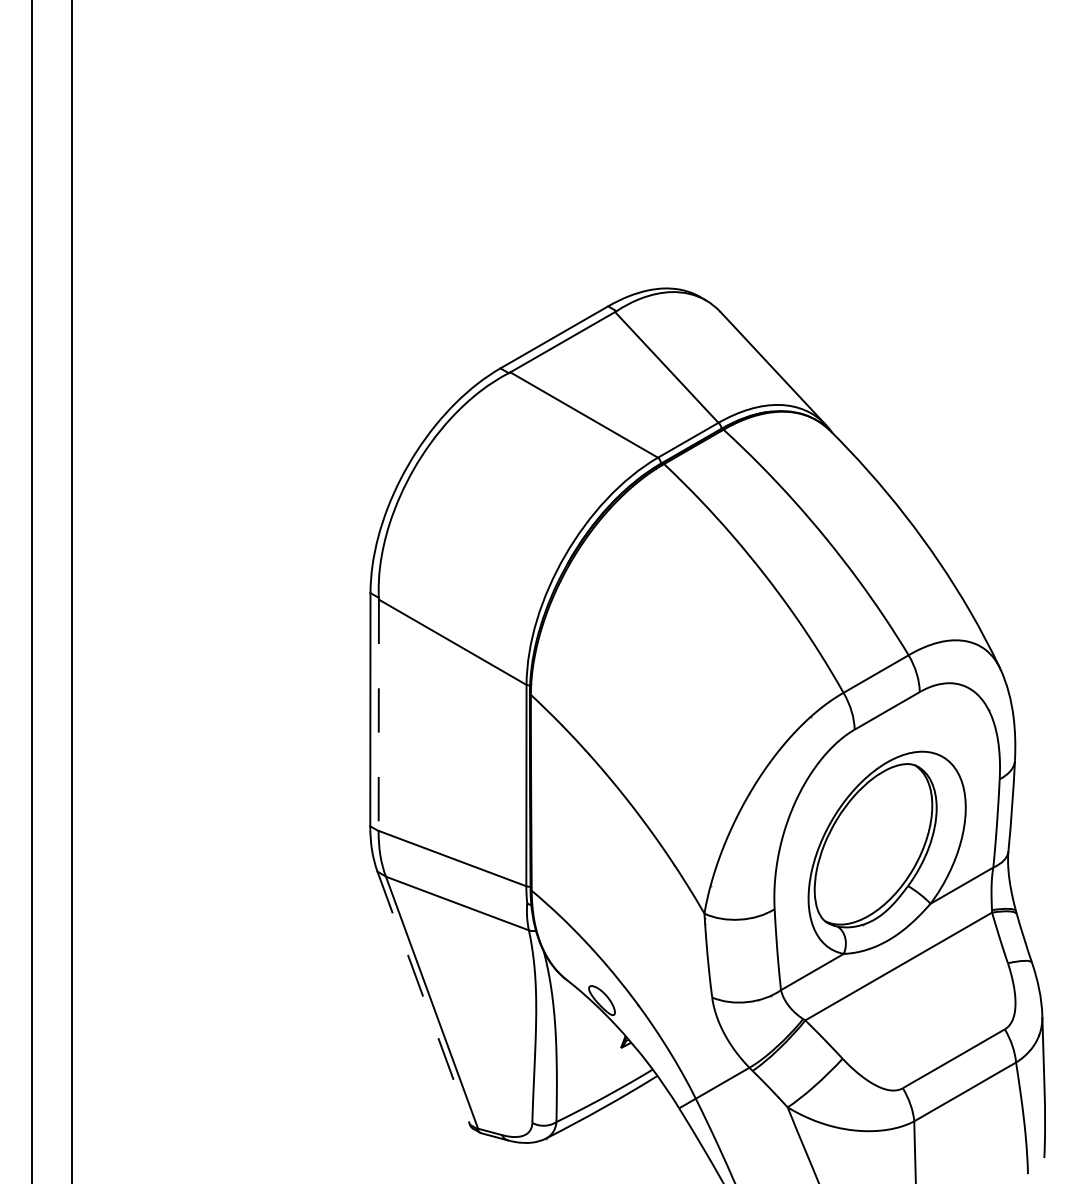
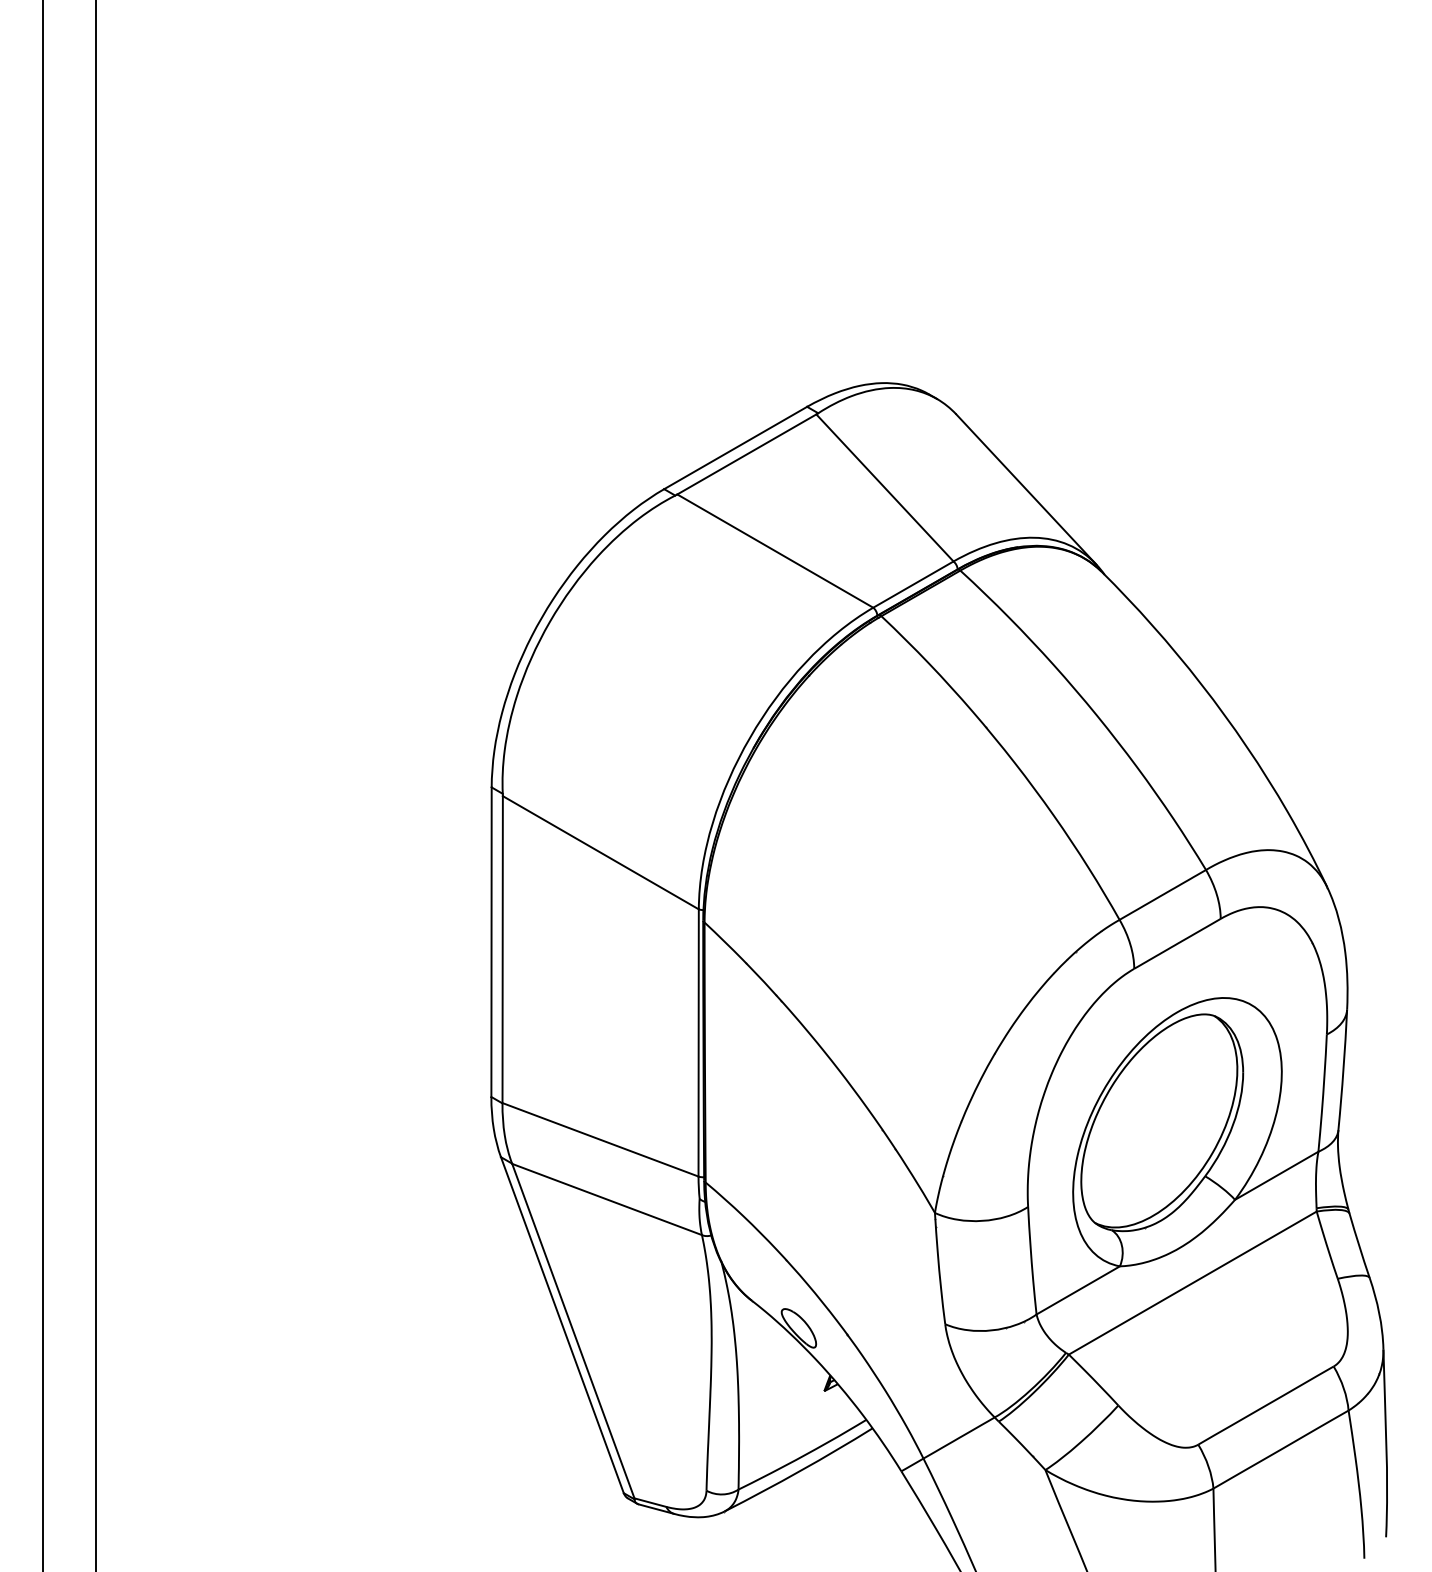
line: (378, 715) -> (502, 950), dashed -> solid
line: (423, 998) -> (562, 1325), dashed -> solid

